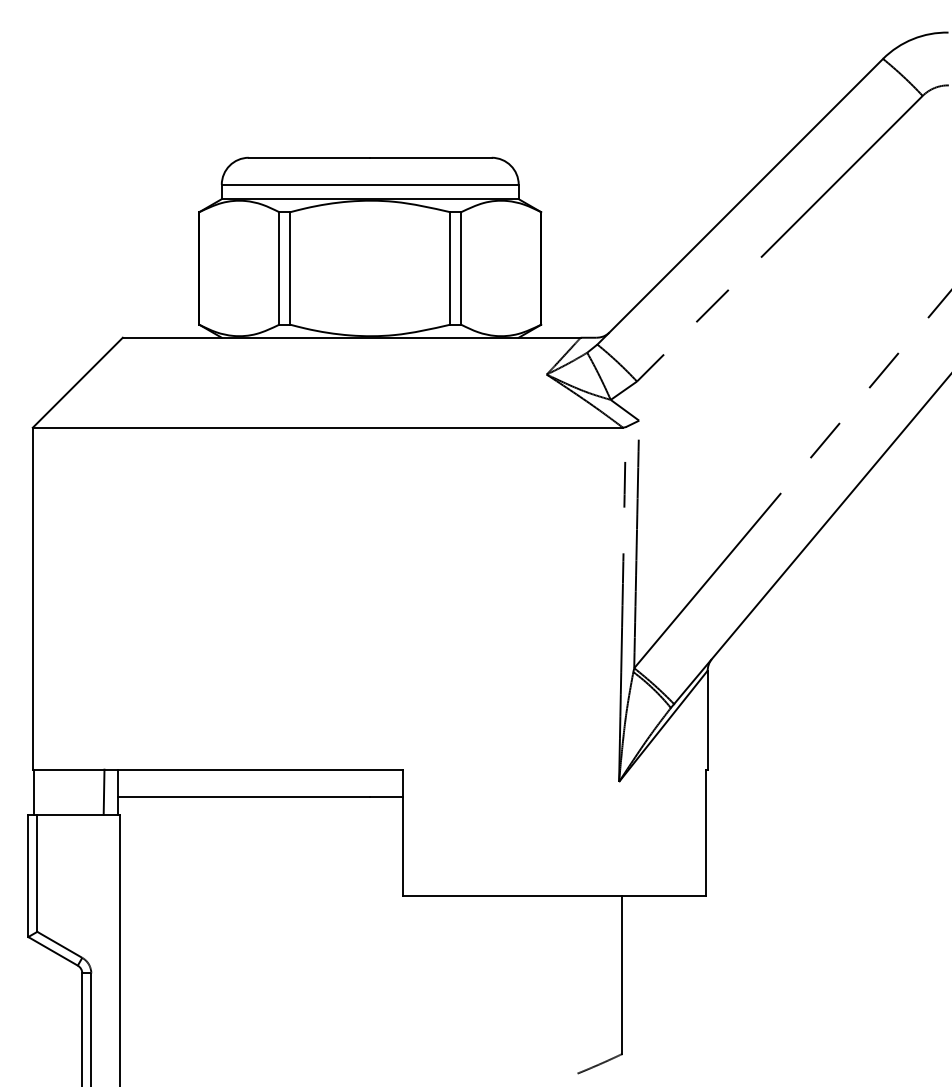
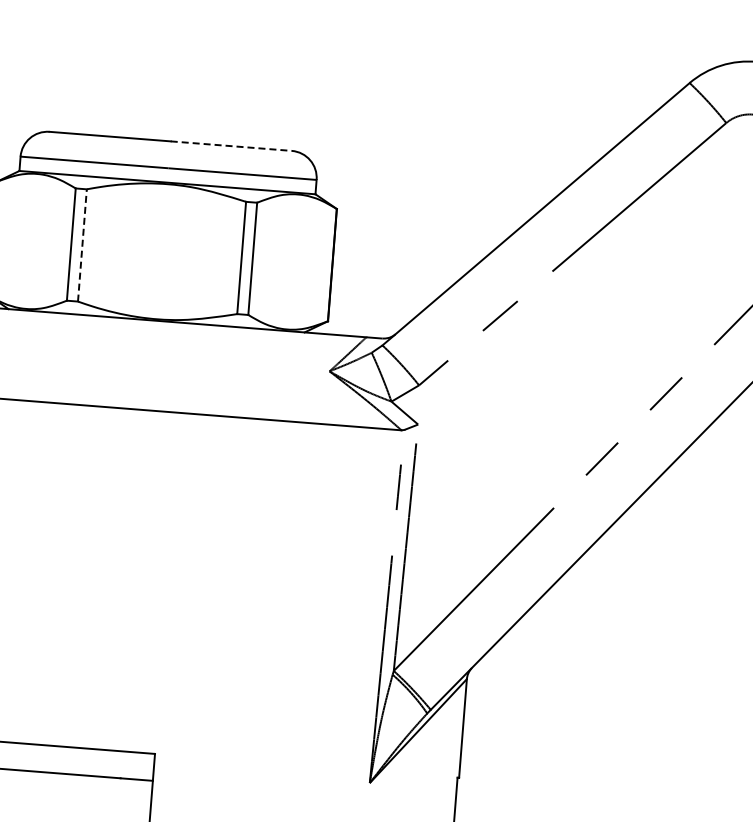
line: (431, 157) -> (231, 145), solid -> dashed
line: (290, 267) -> (82, 244), solid -> dashed

